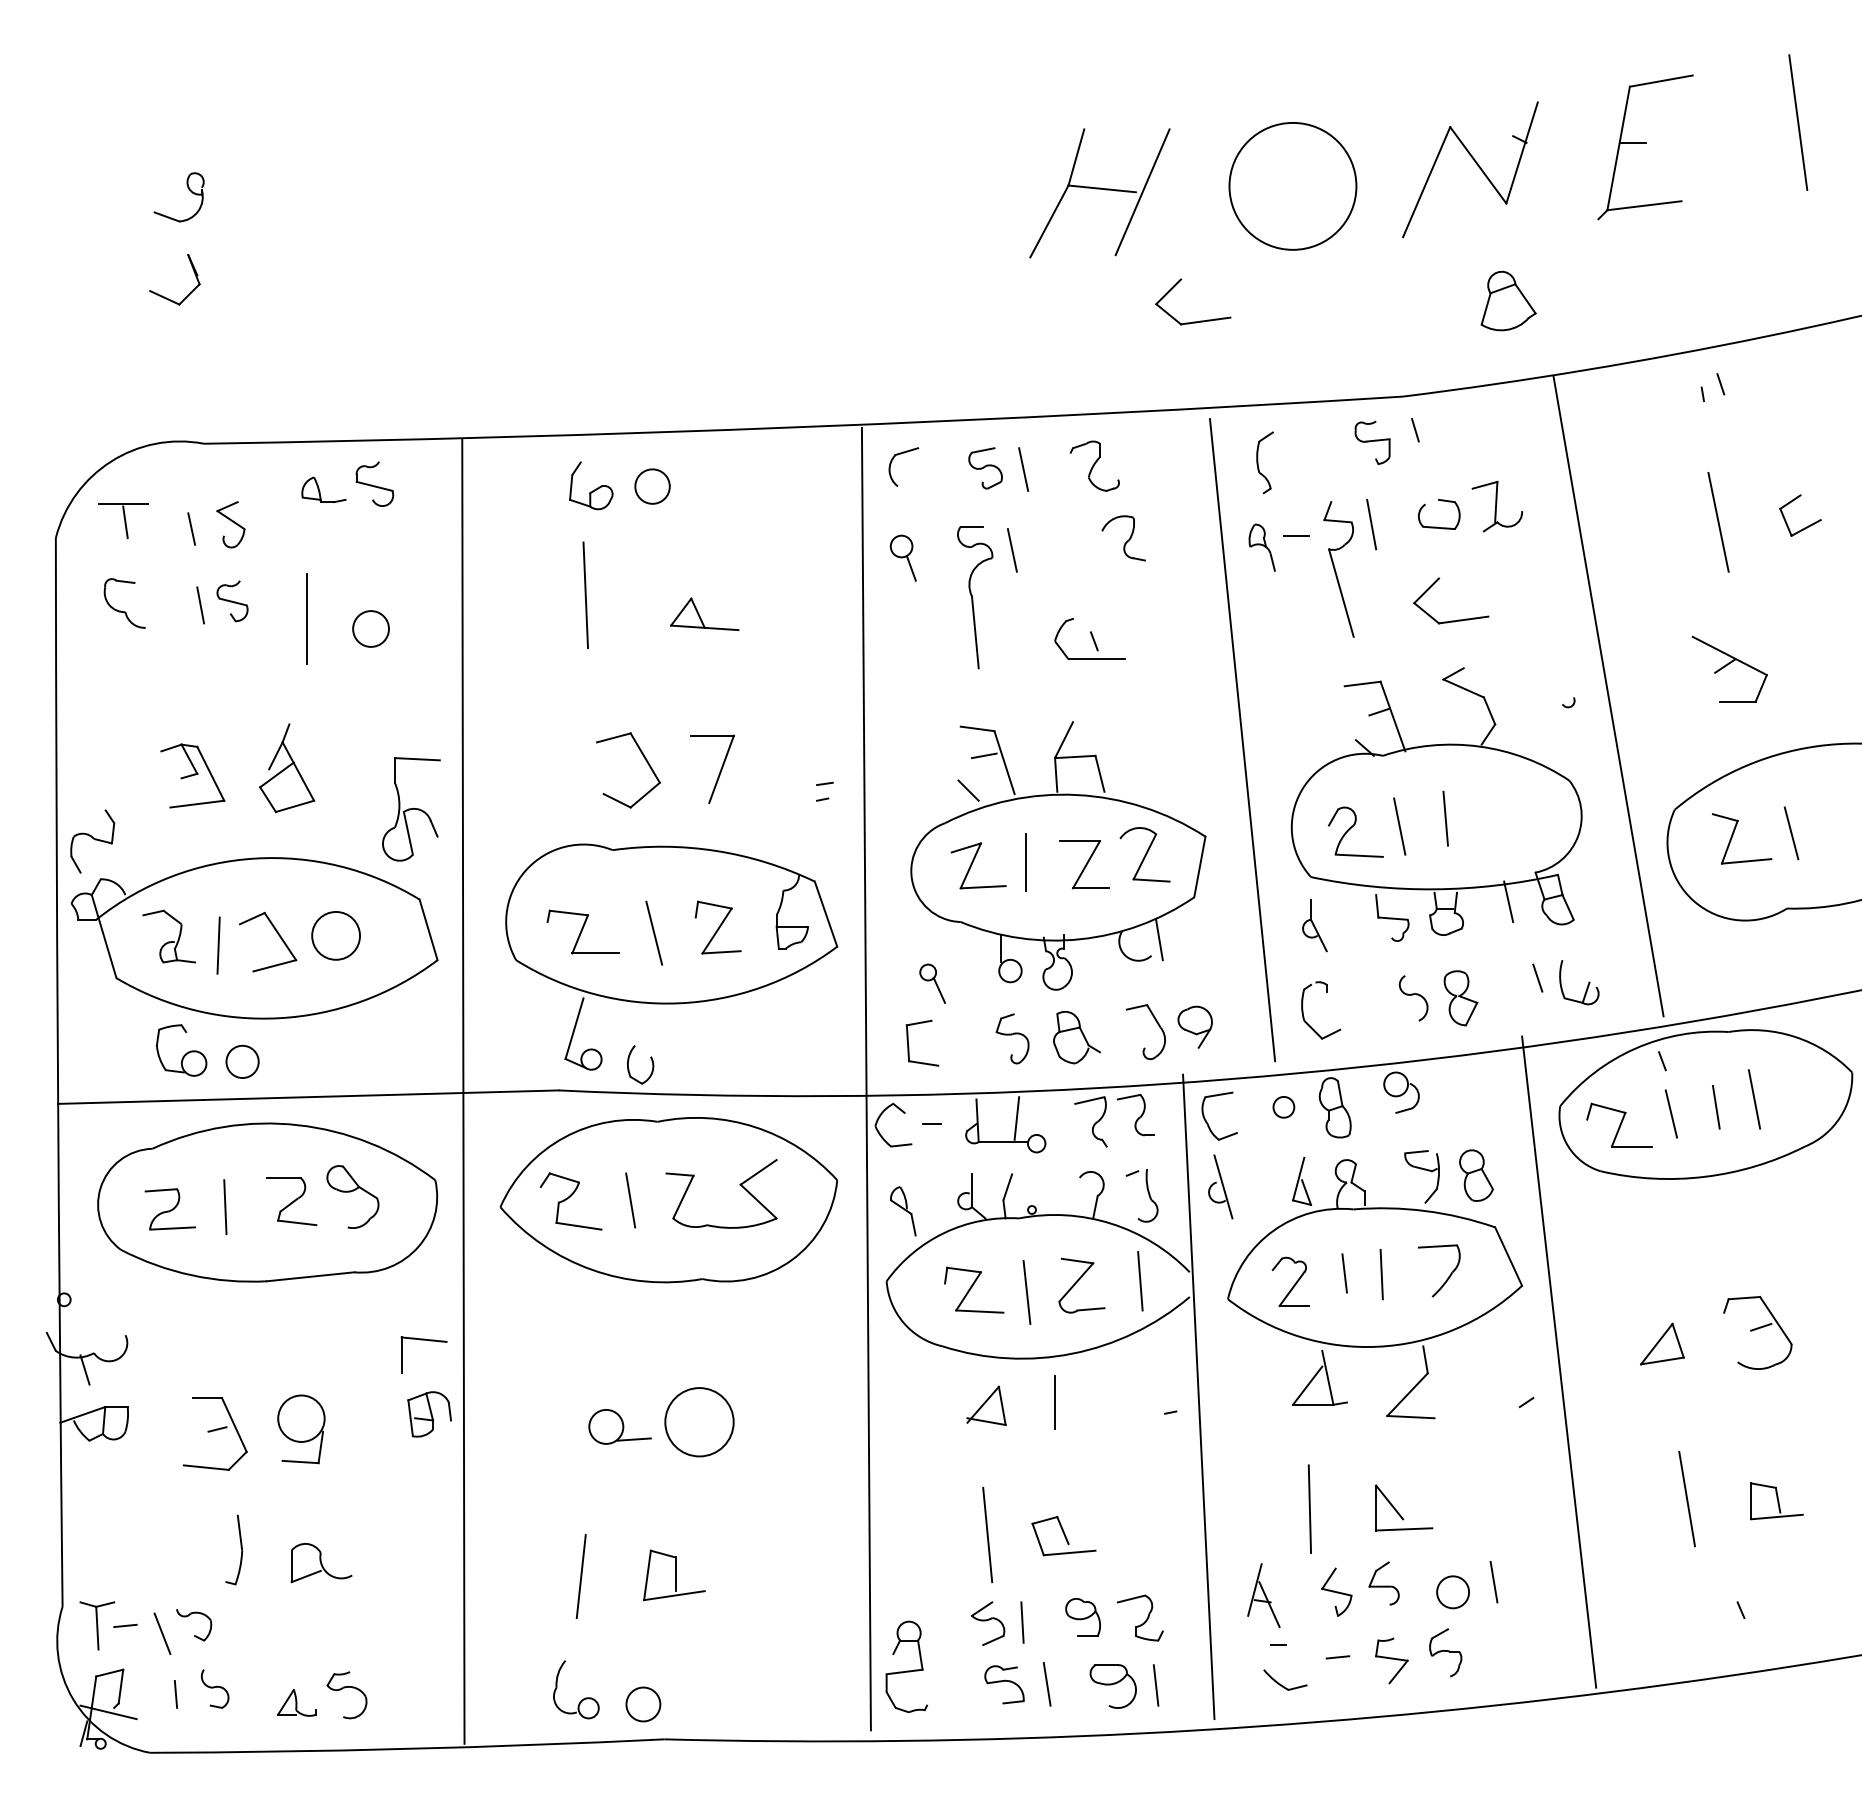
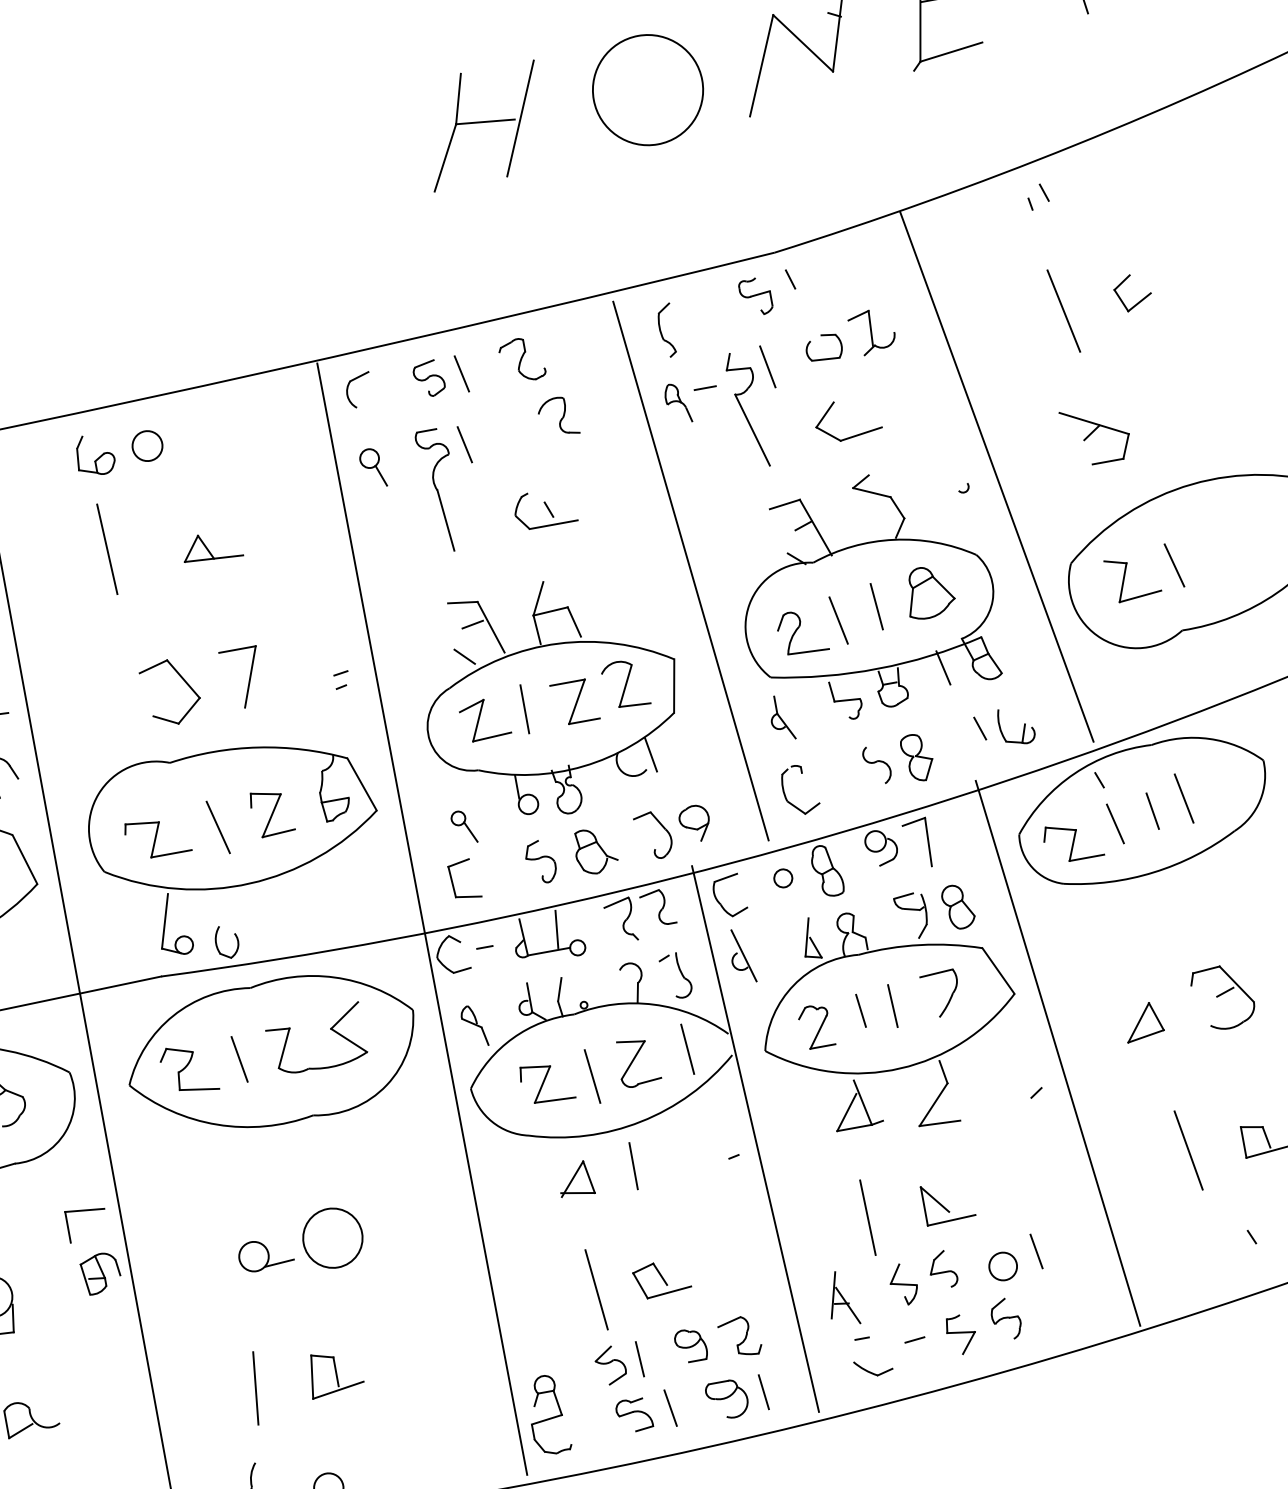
part: (1508, 300) -> (929, 591), moved
part: (1193, 321) -> (584, 221), removed
part: (1454, 1097) -> (927, 843), added

